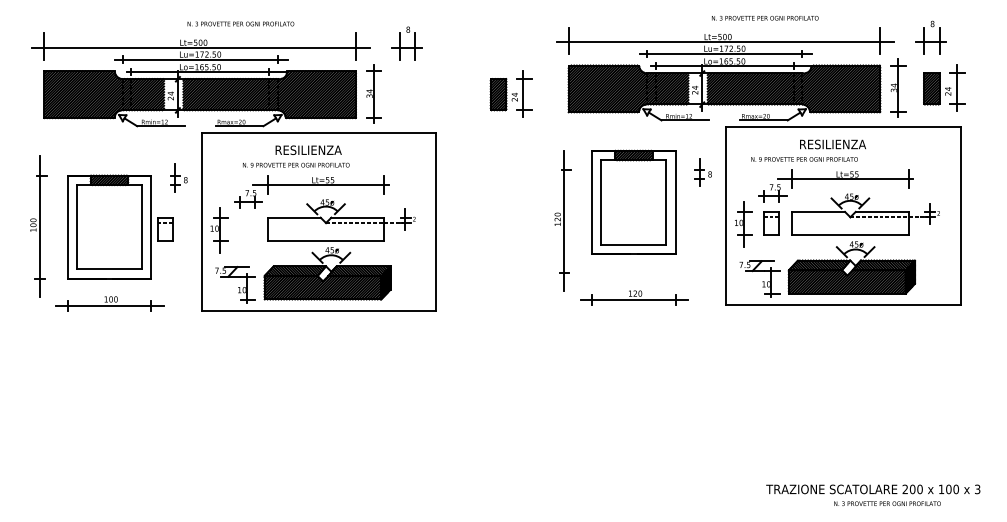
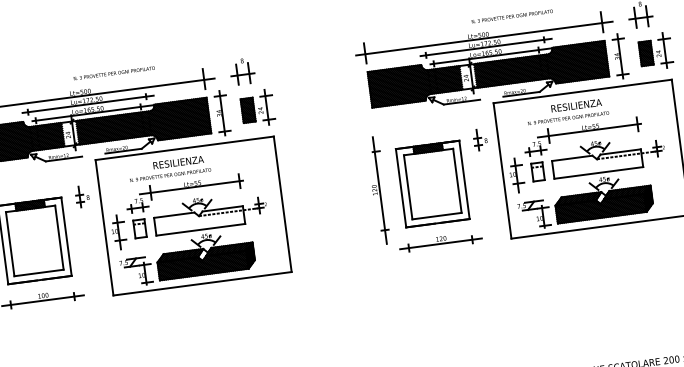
part: (510, 93) -> (257, 108), moved
text: (804, 159) -> (568, 118), moved
part: (633, 201) -> (432, 183), moved
part: (165, 229) -> (139, 228), moved

